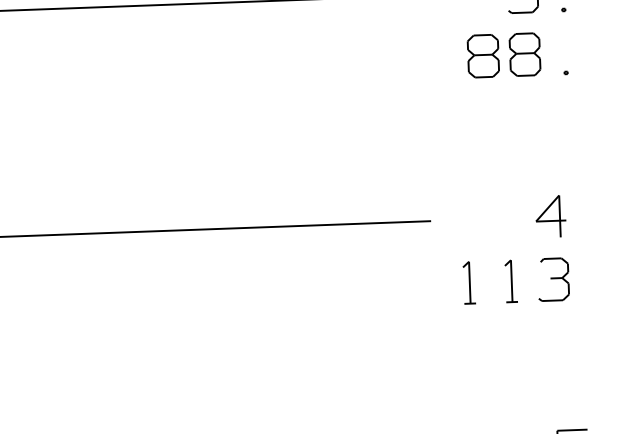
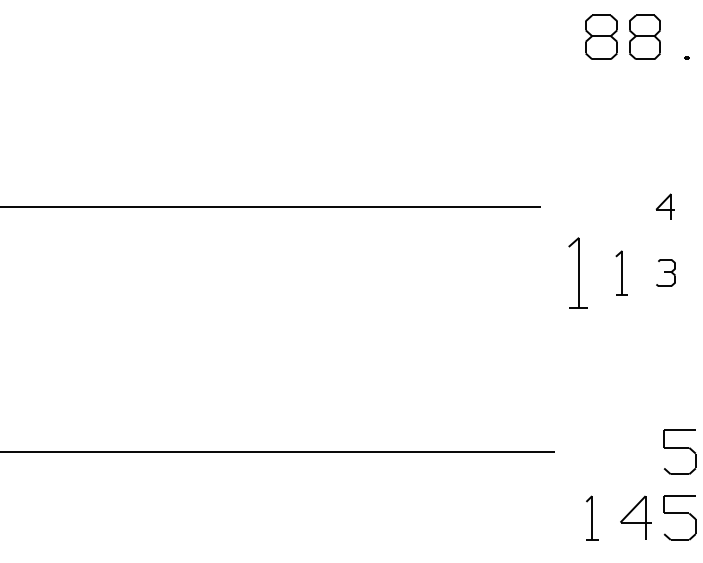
part: (550, 216) -> (665, 206), size x0.6
part: (552, 279) -> (665, 272), size x0.6
part: (468, 282) -> (577, 272), size x1.6

